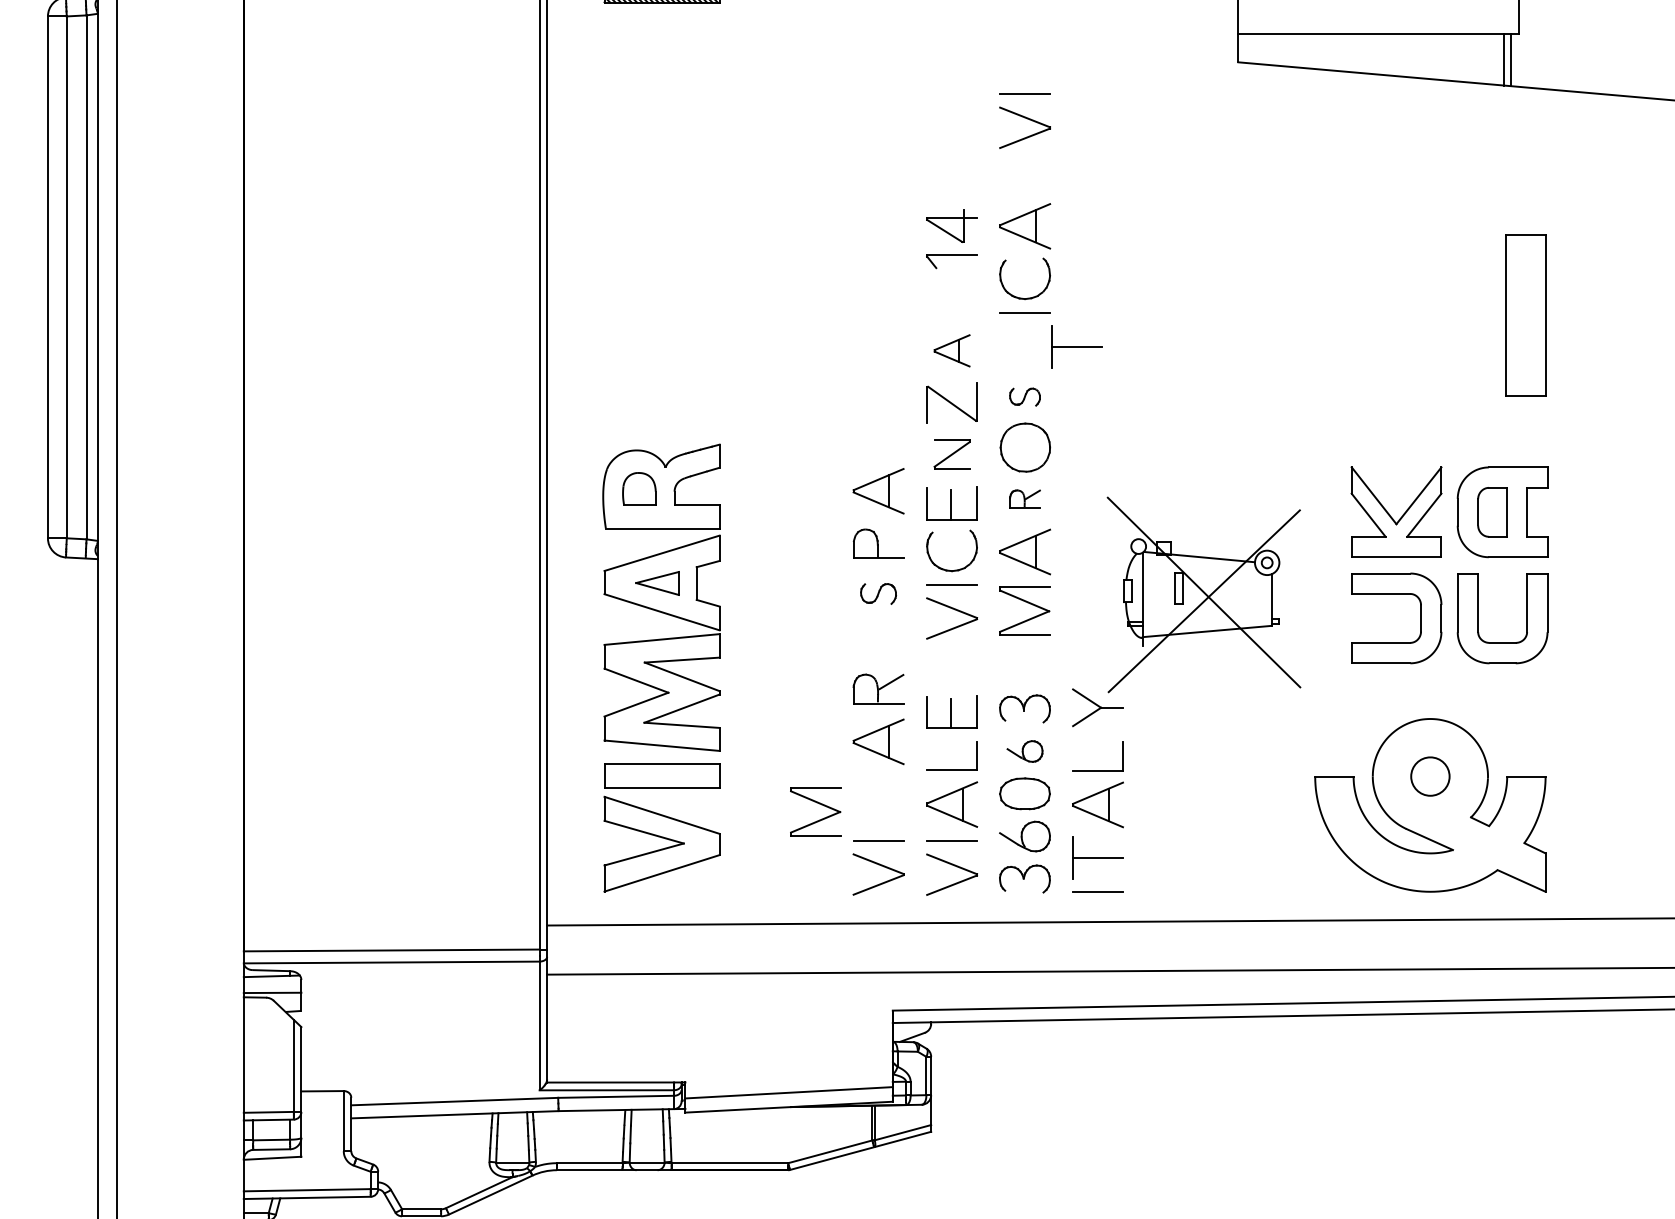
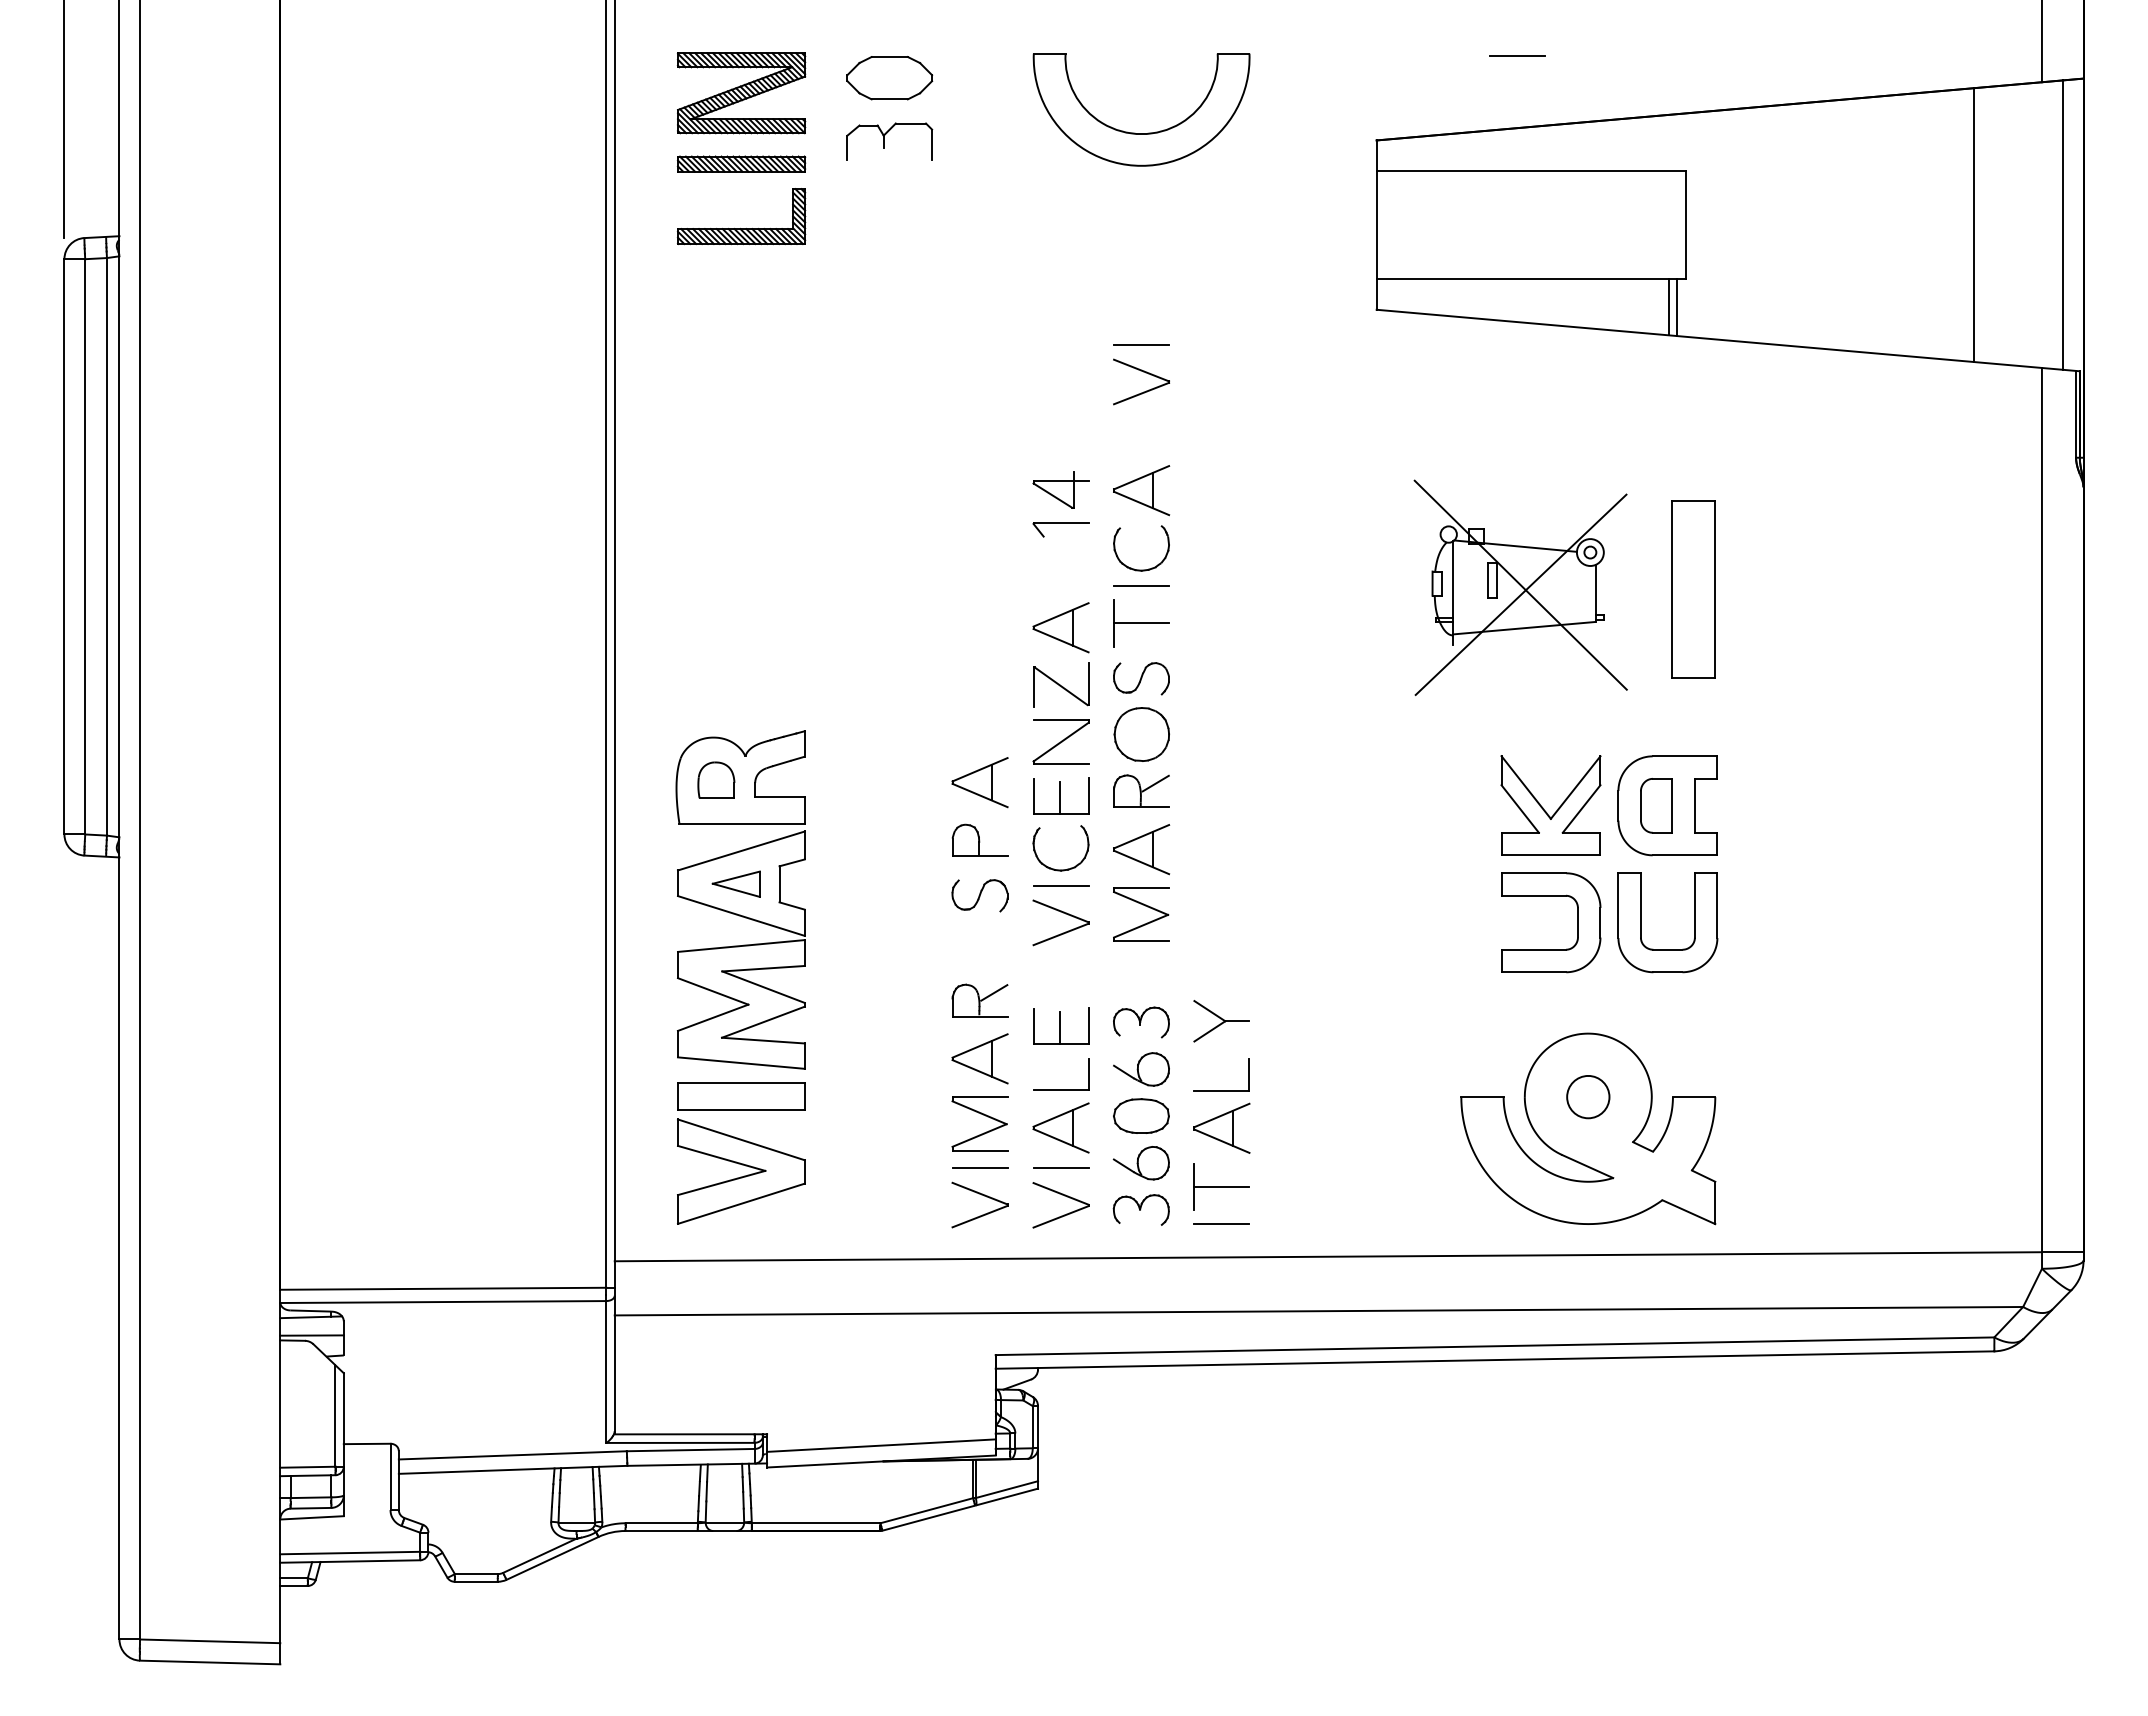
part: (1076, 346) -> (1141, 623), moved
part: (951, 350) -> (1060, 627), size x1.43
part: (1025, 396) -> (1141, 678), size x1.67
part: (951, 453) -> (1060, 741), size x1.43
part: (1025, 498) -> (1141, 790), size x1.67
part: (878, 593) -> (979, 895), size x1.43
part: (1203, 594) -> (1520, 587), moved
part: (1025, 751) -> (1141, 1069), size x1.43
part: (819, 804) -> (983, 1115), moved

